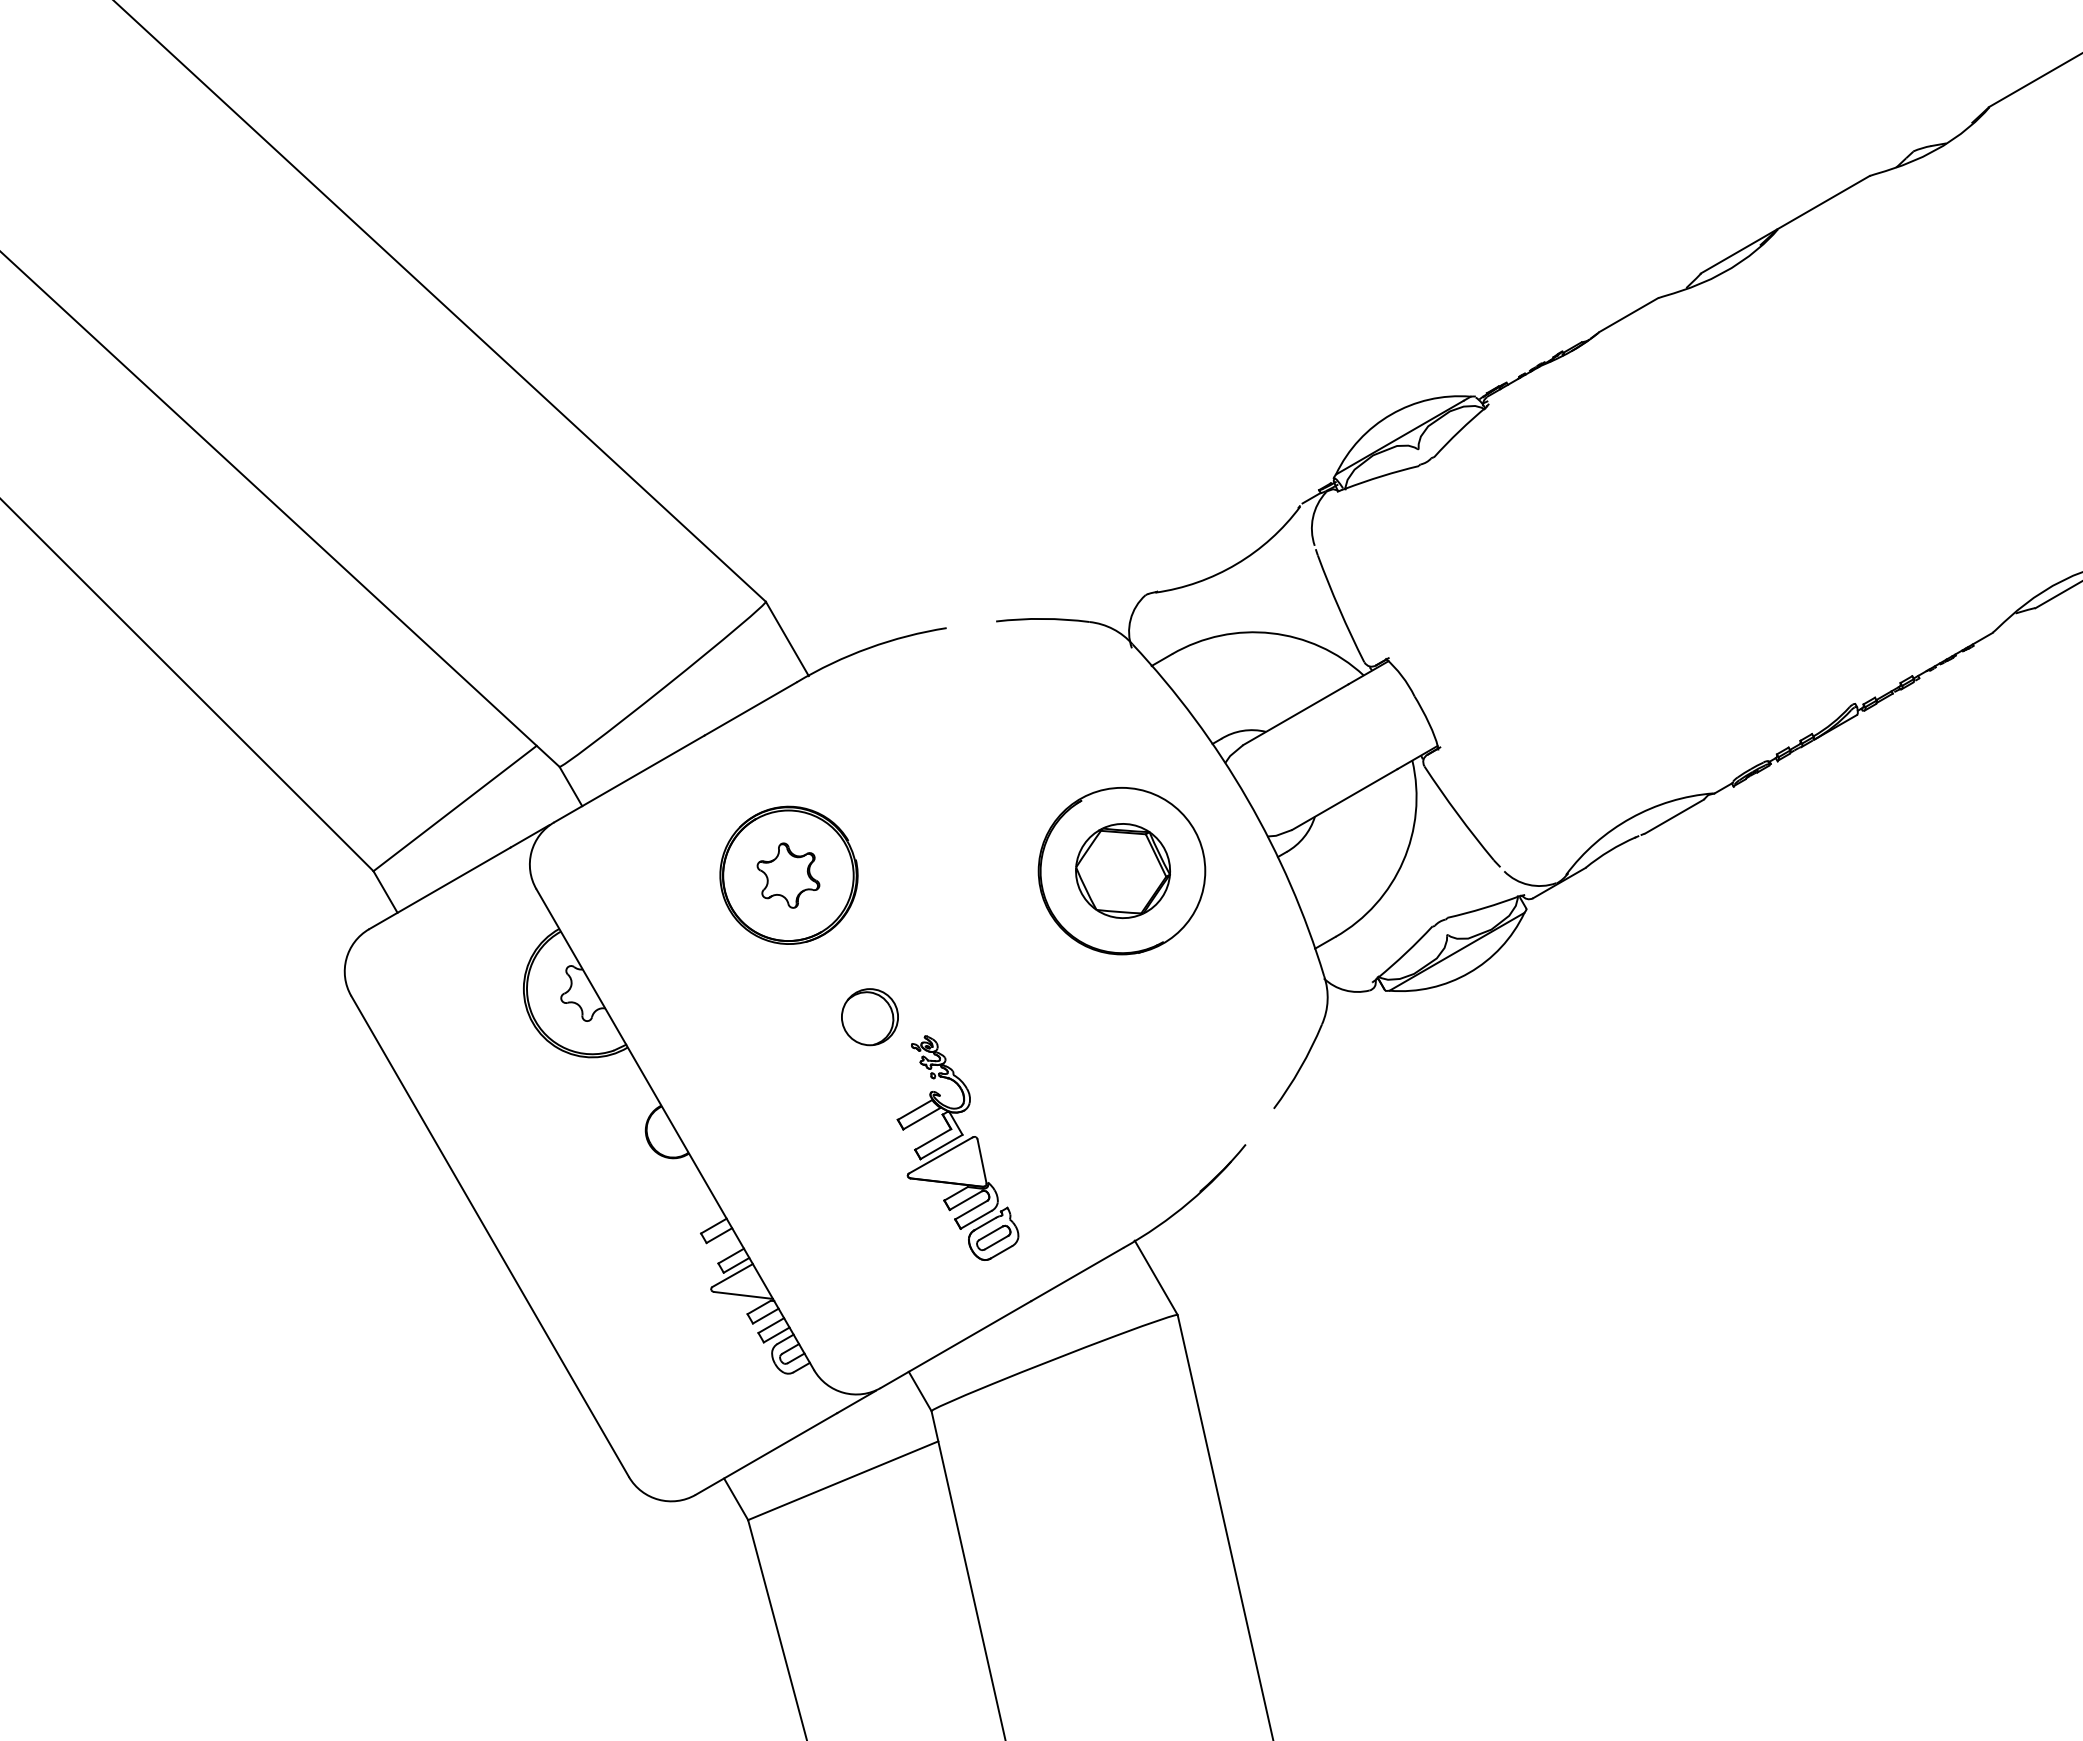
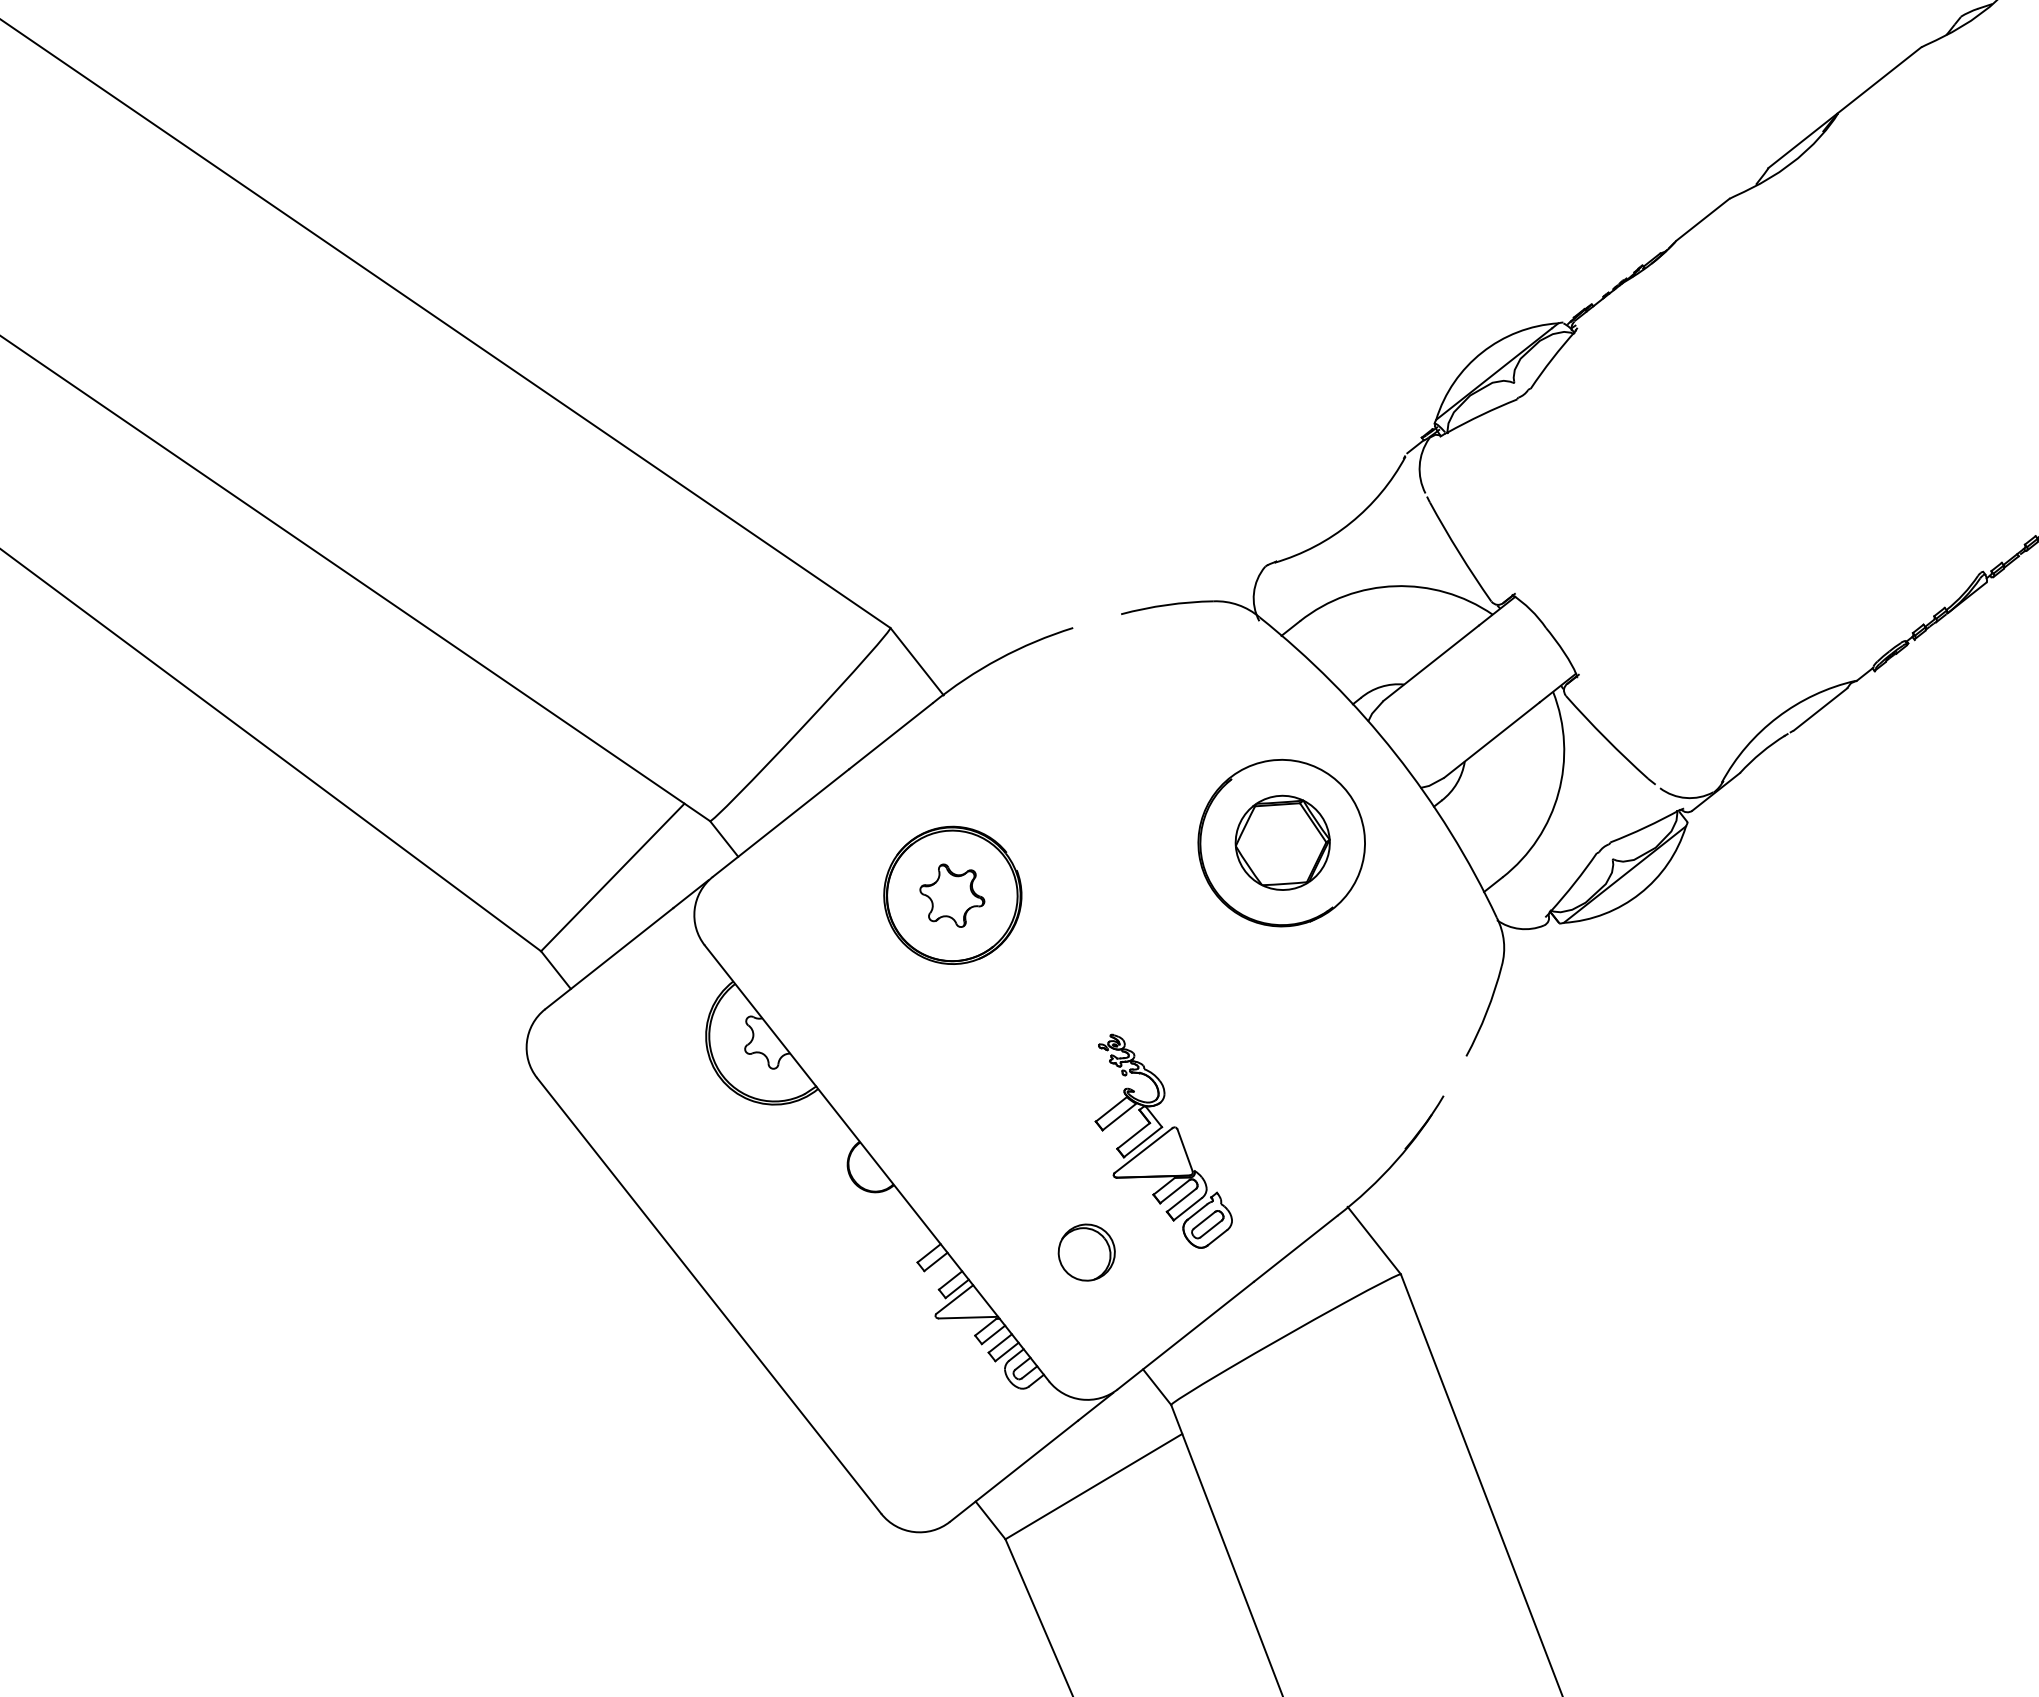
part: (869, 1017) -> (1086, 1253), moved

